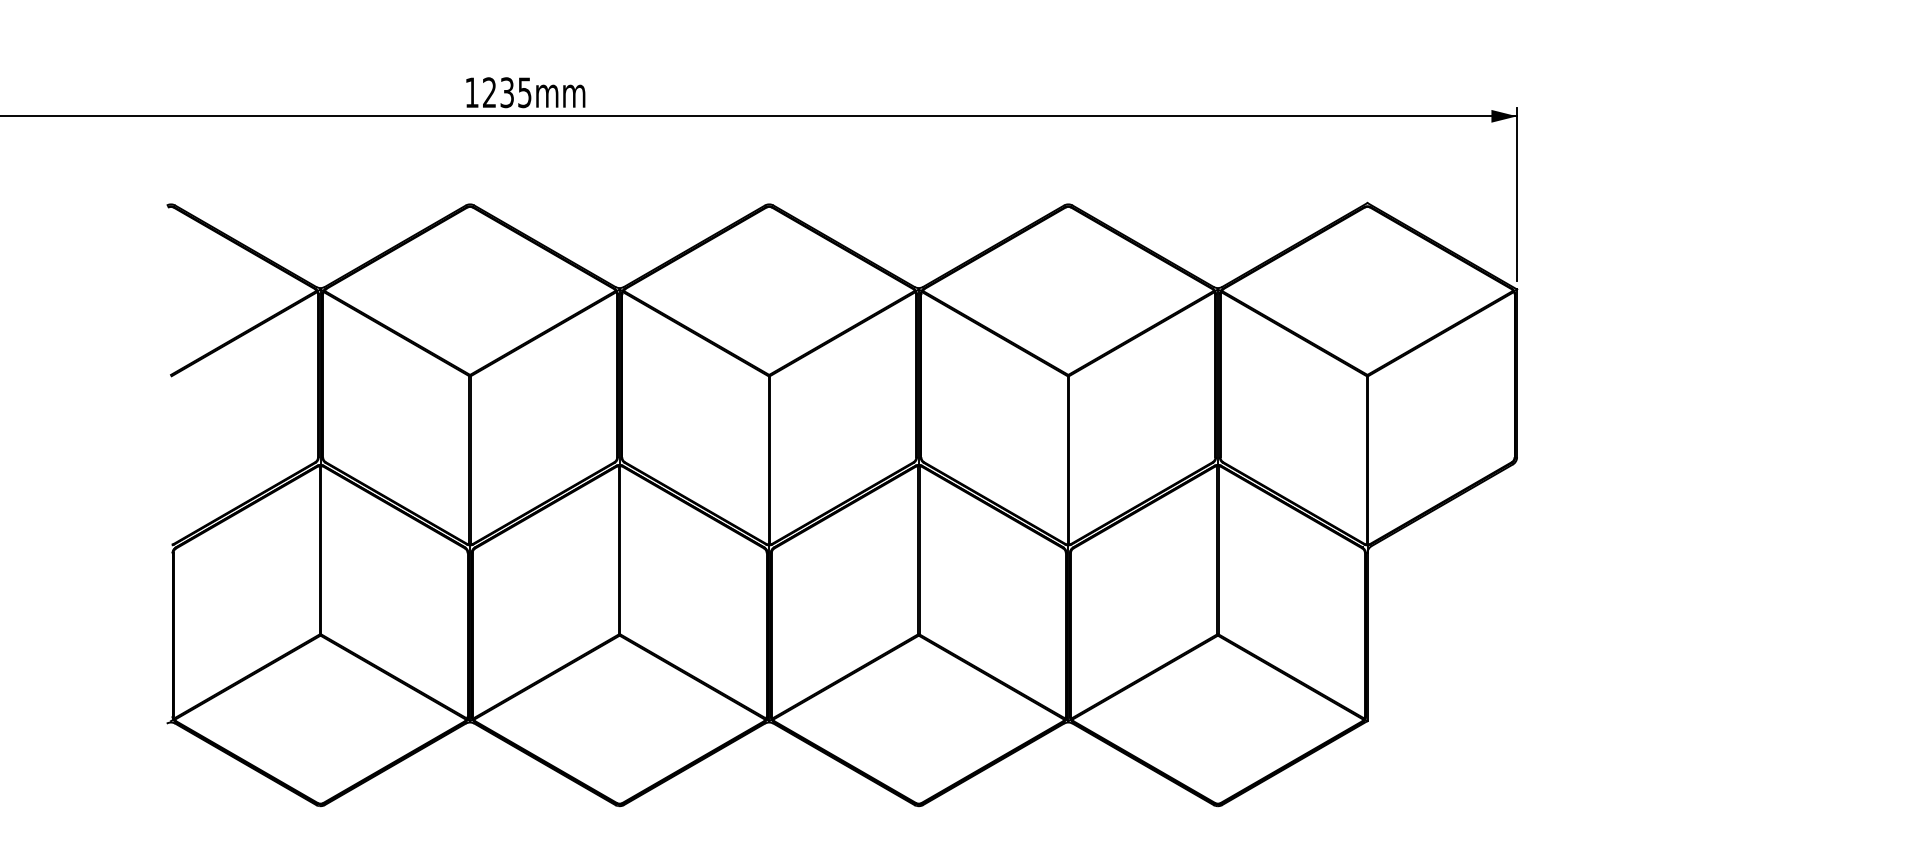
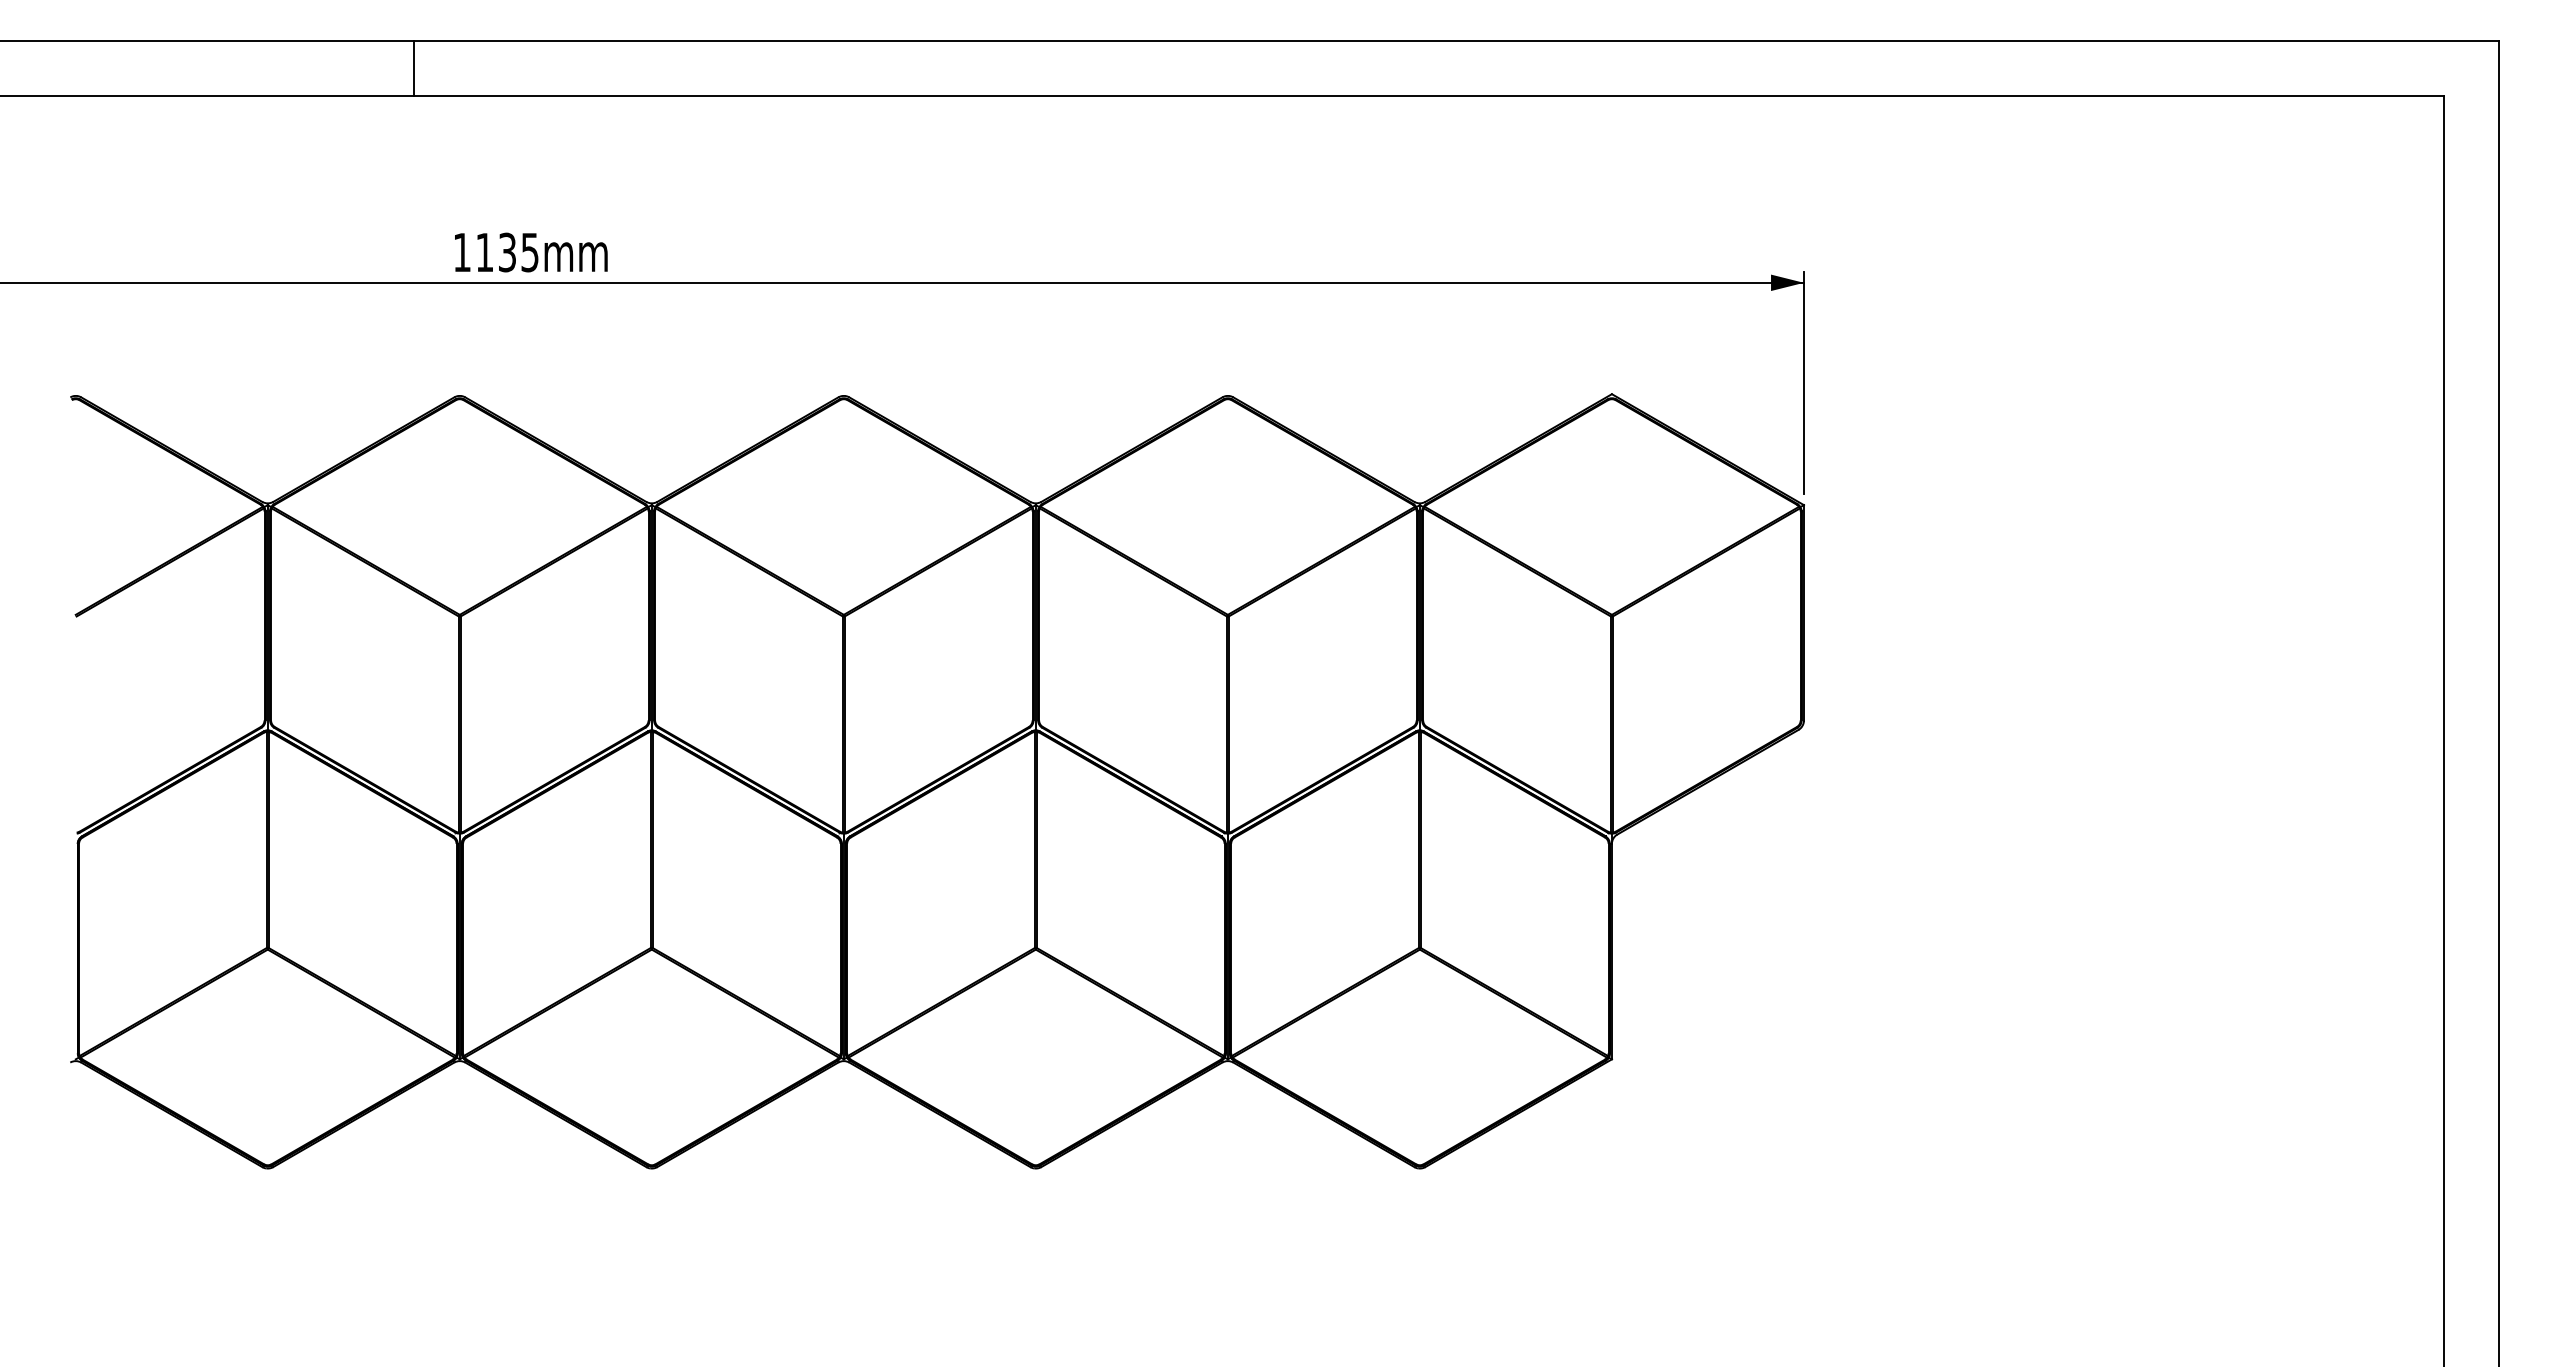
text: (489, 91) -> (484, 251), 1235mm -> 1135mm

